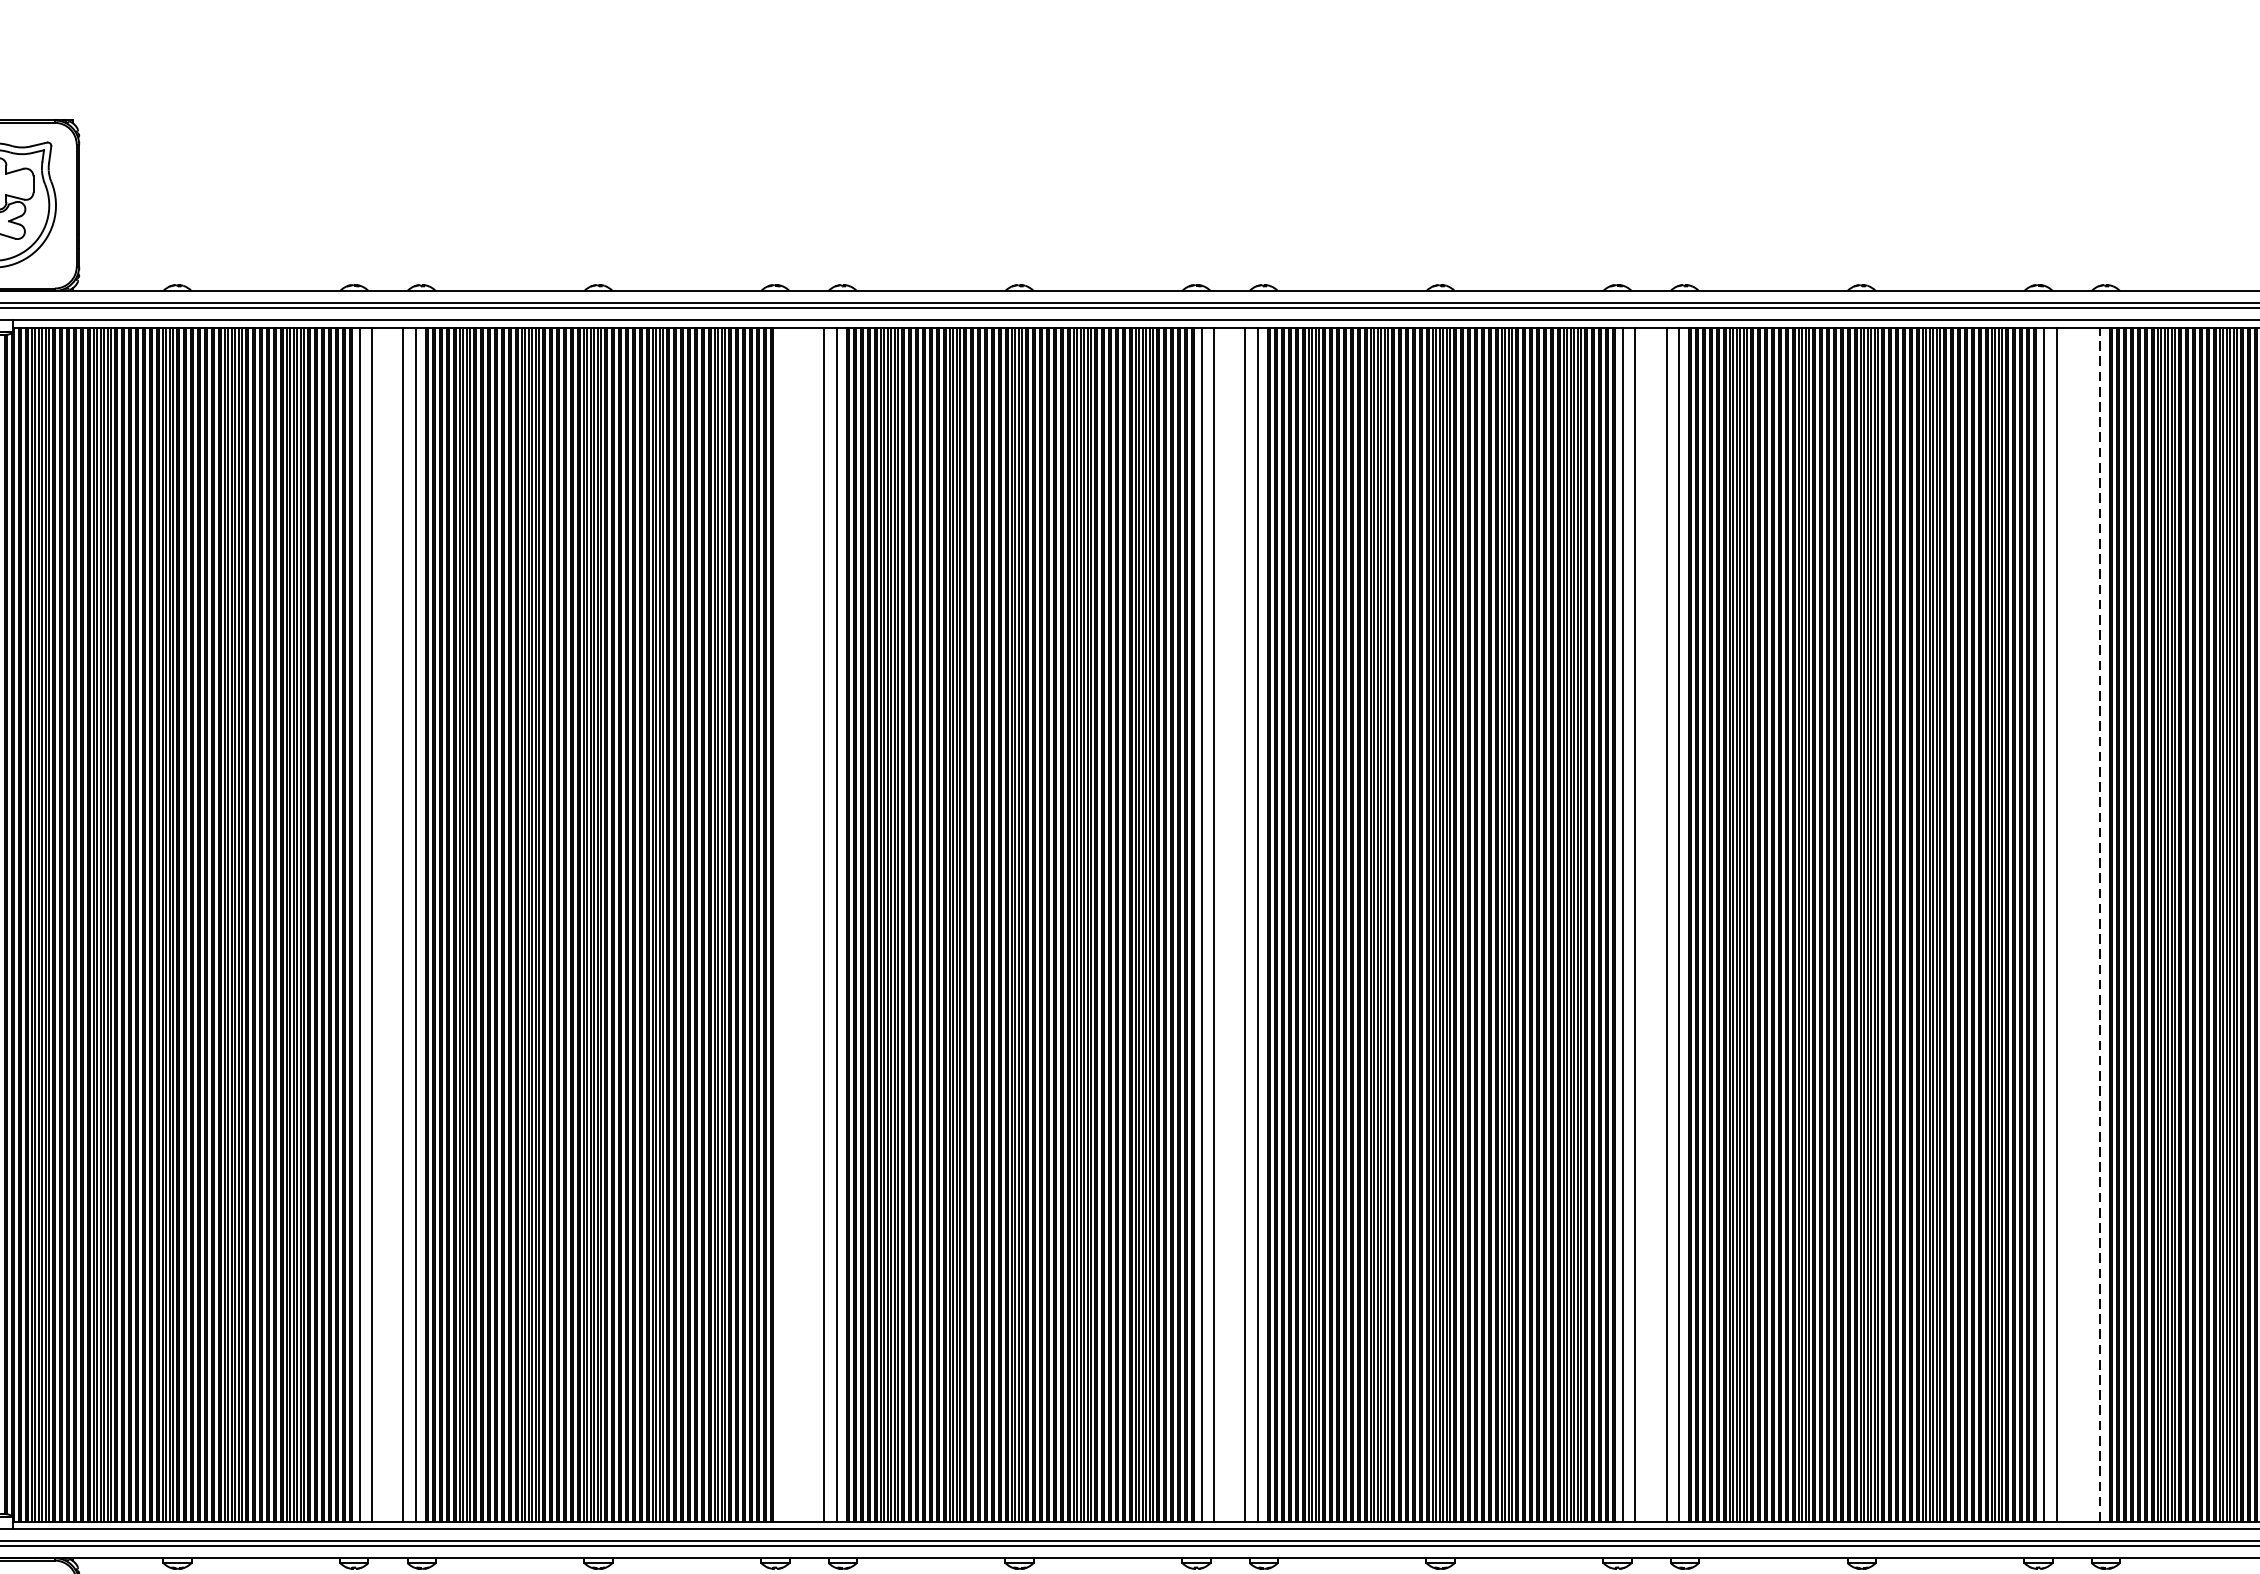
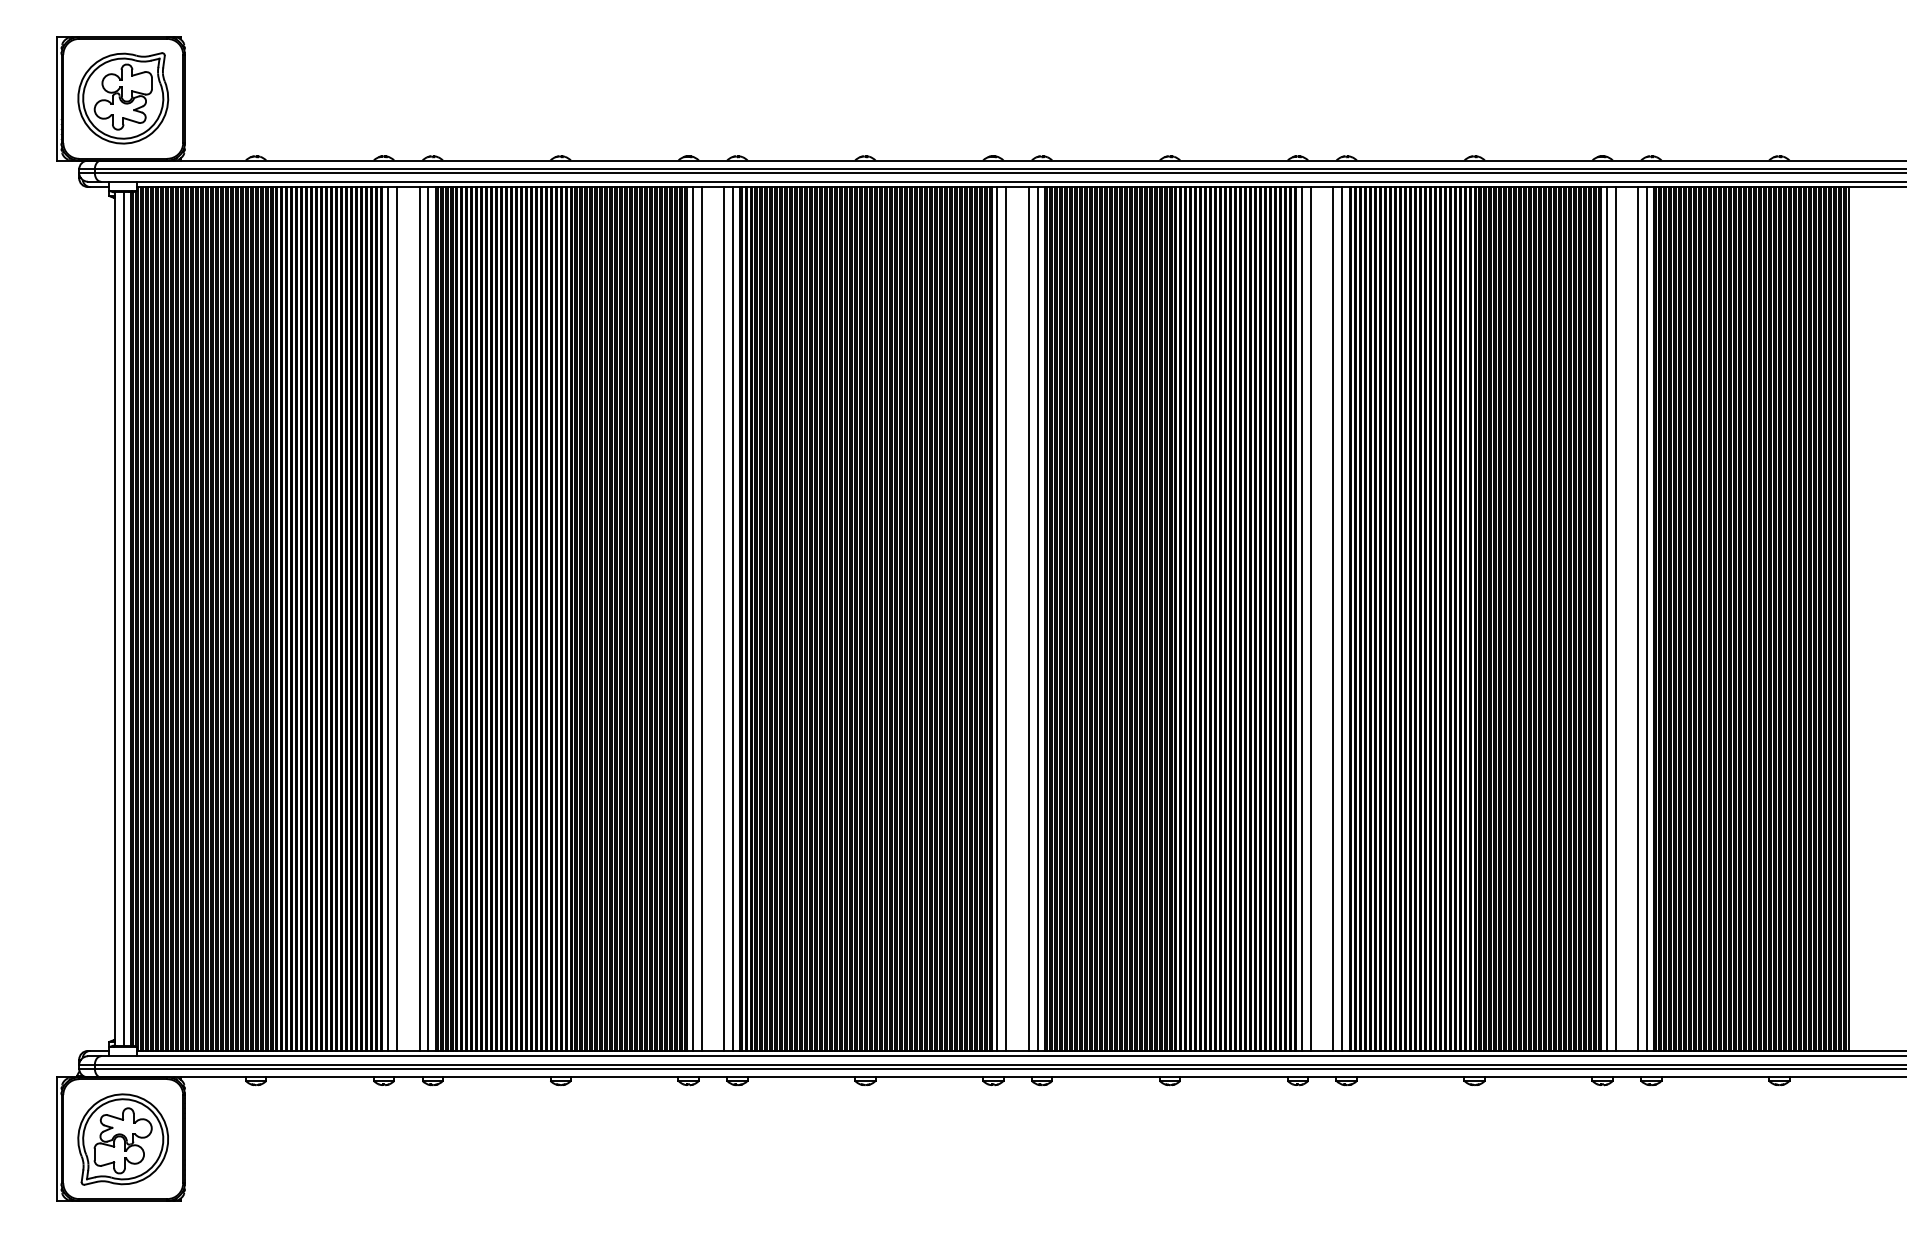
line: (780, 923) -> (692, 618), added
line: (793, 923) -> (701, 618), added
line: (2088, 923) -> (1638, 618), added
line: (2099, 925) -> (1646, 619), dashed -> solid

